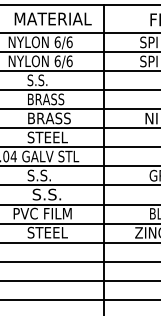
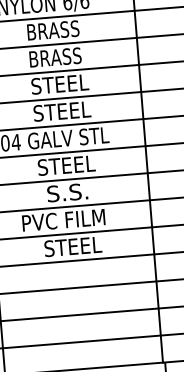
text: (45, 80) -> (52, 30), S.S. -> BRASS
text: (48, 118) -> (61, 84), BRASS -> STEEL
text: (51, 175) -> (71, 165), S.S. -> STEEL

